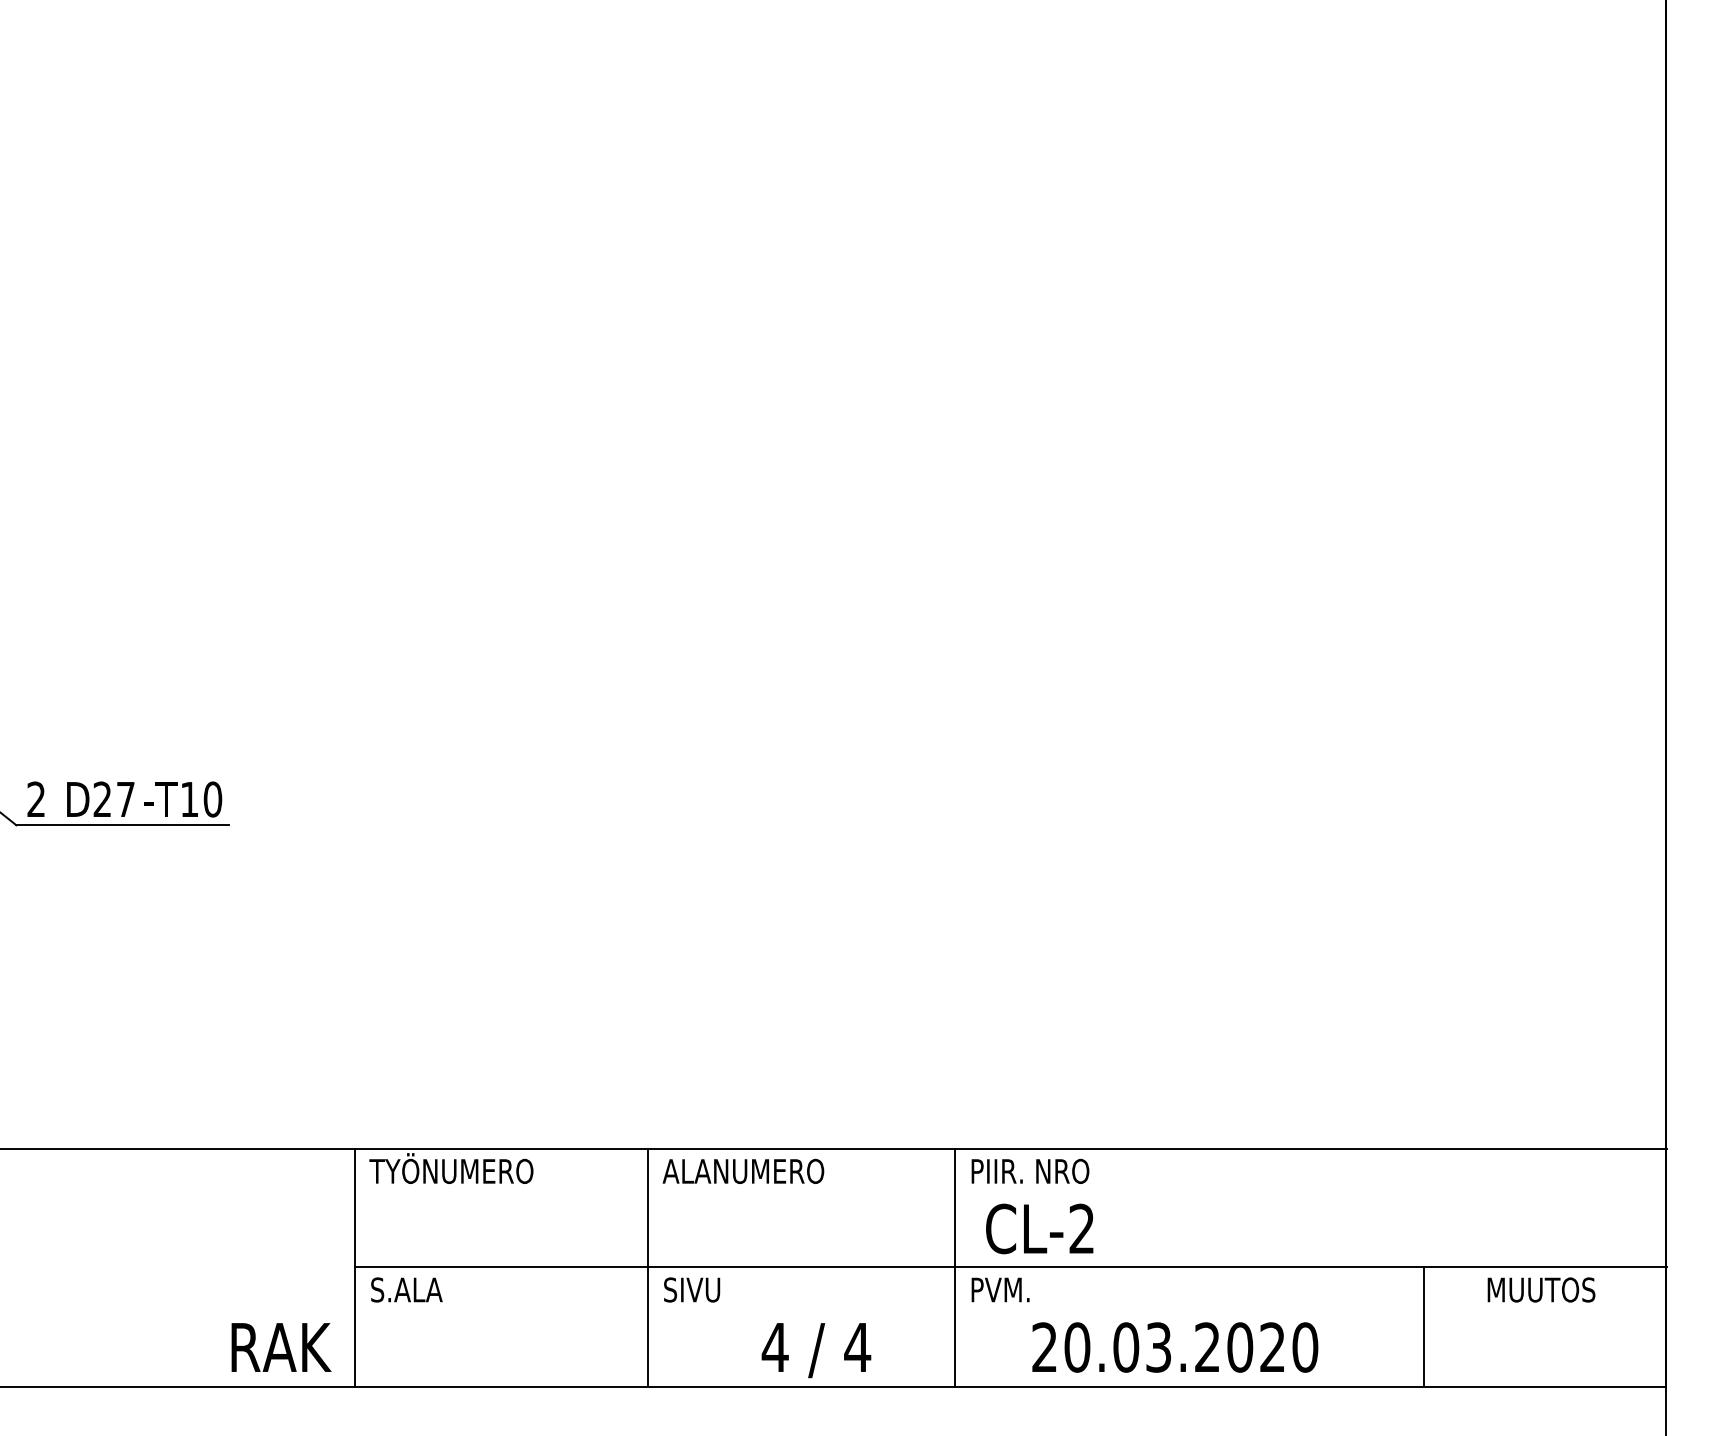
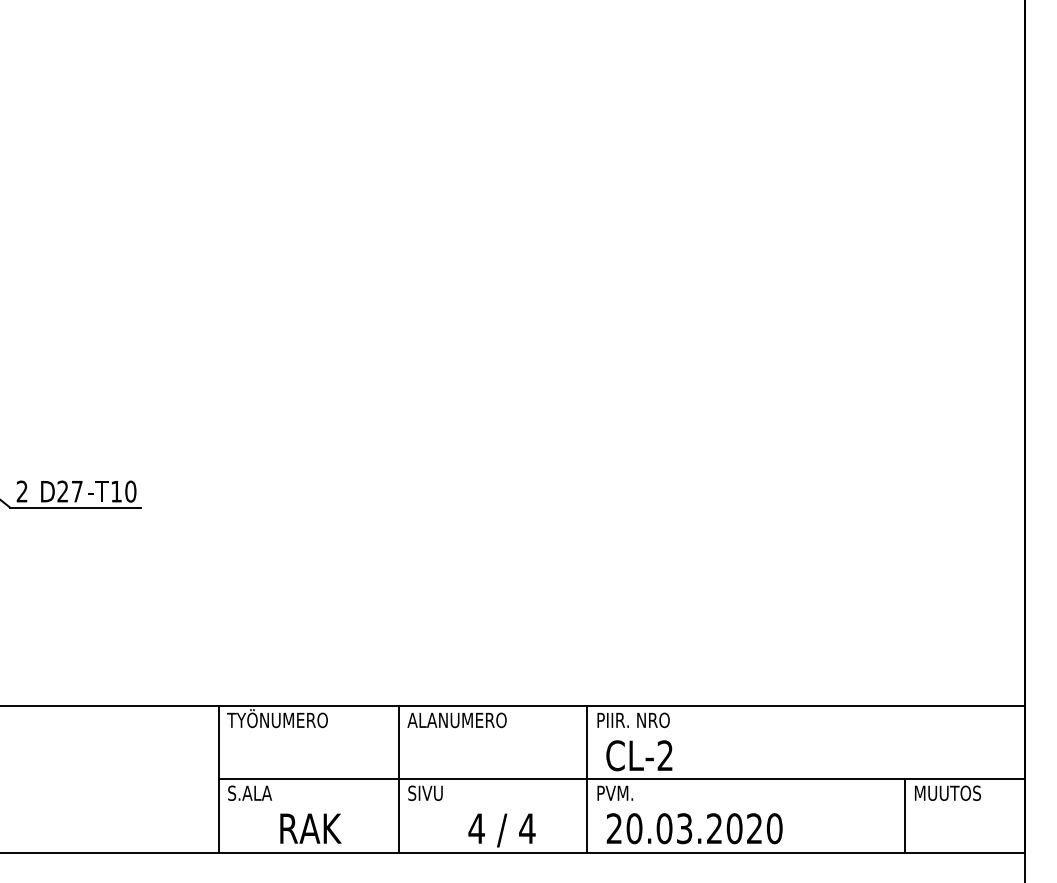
line: (1423, 1326) -> (904, 815), moved
text: (280, 1347) -> (310, 828), moved
text: (1174, 1347) -> (694, 828), moved

